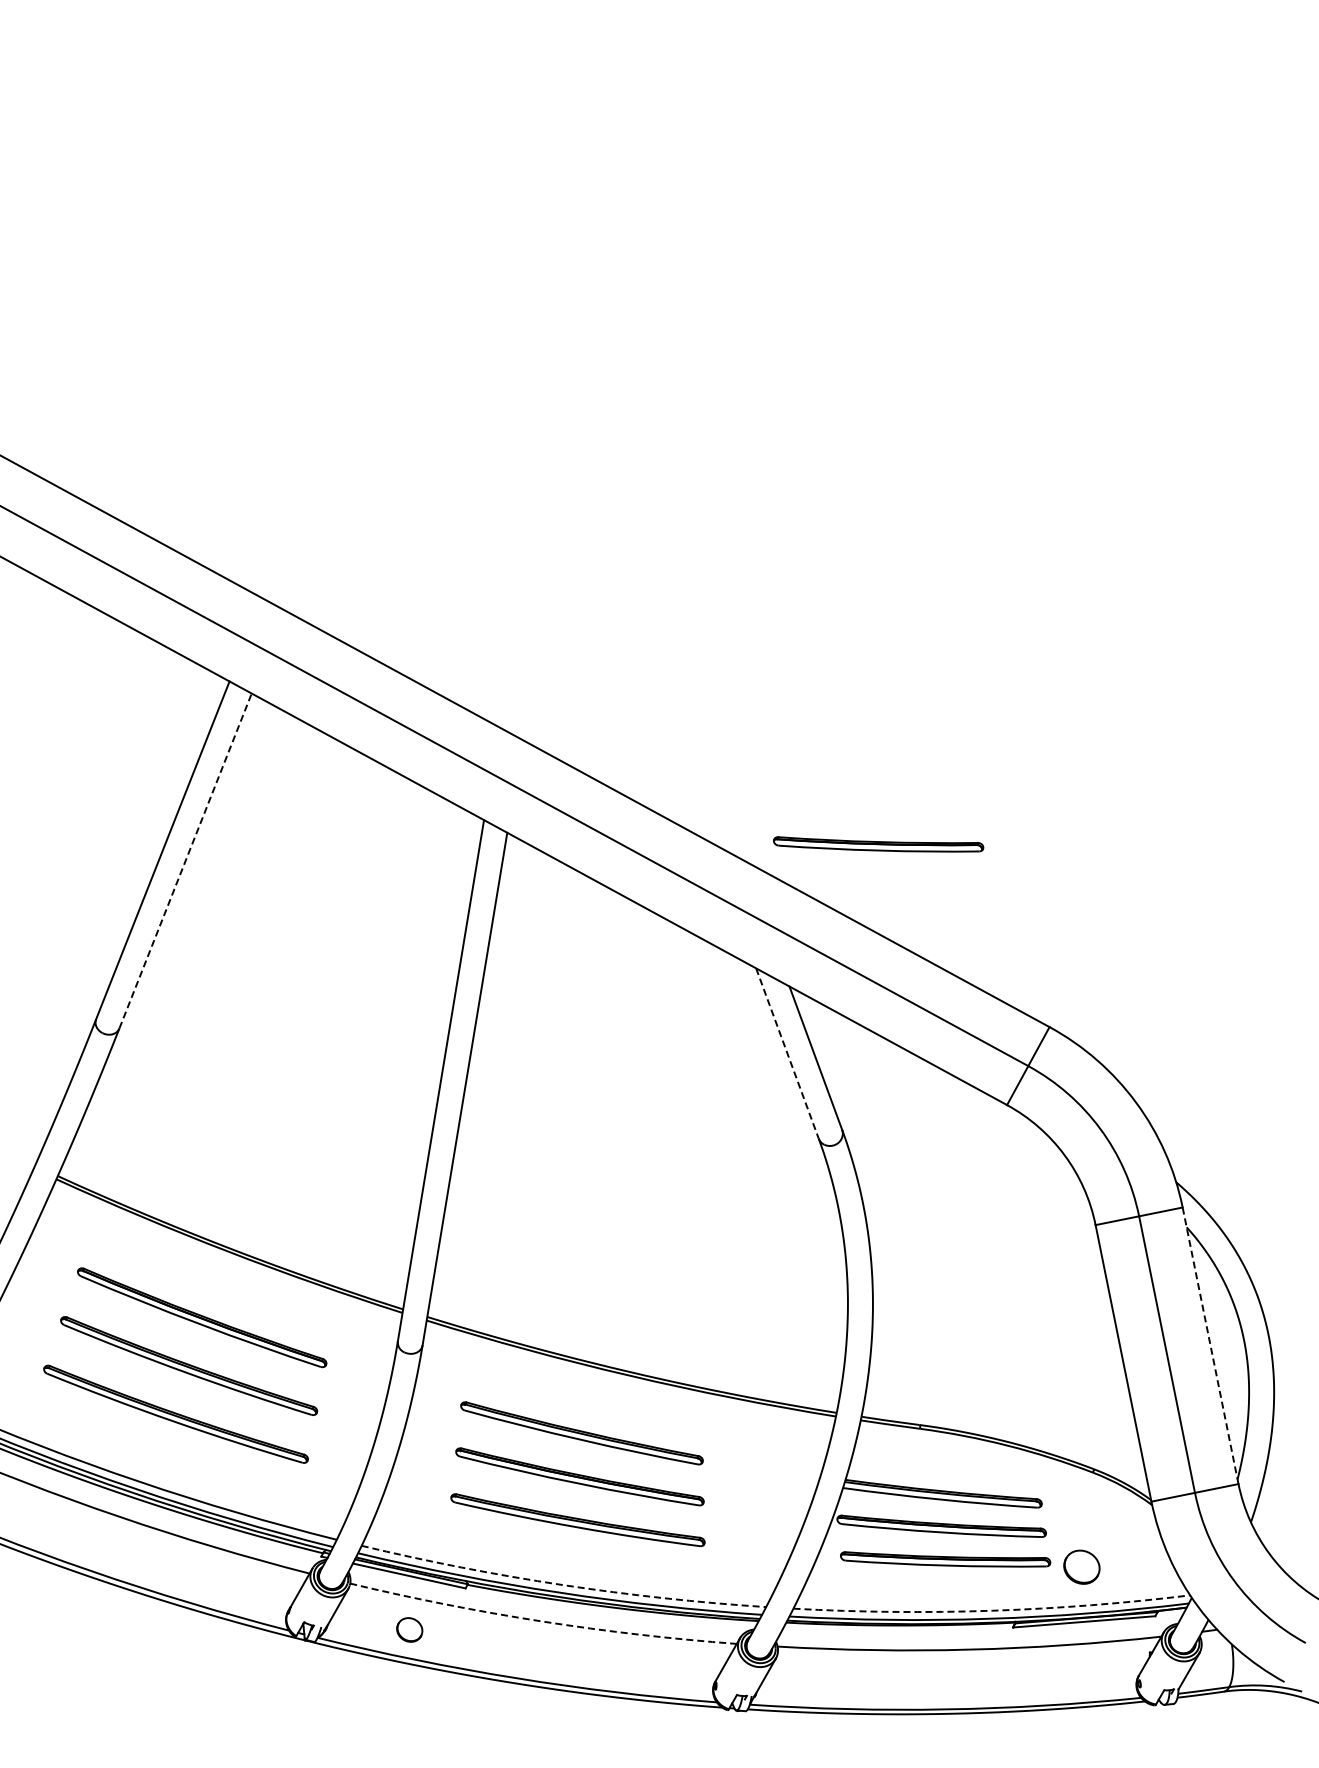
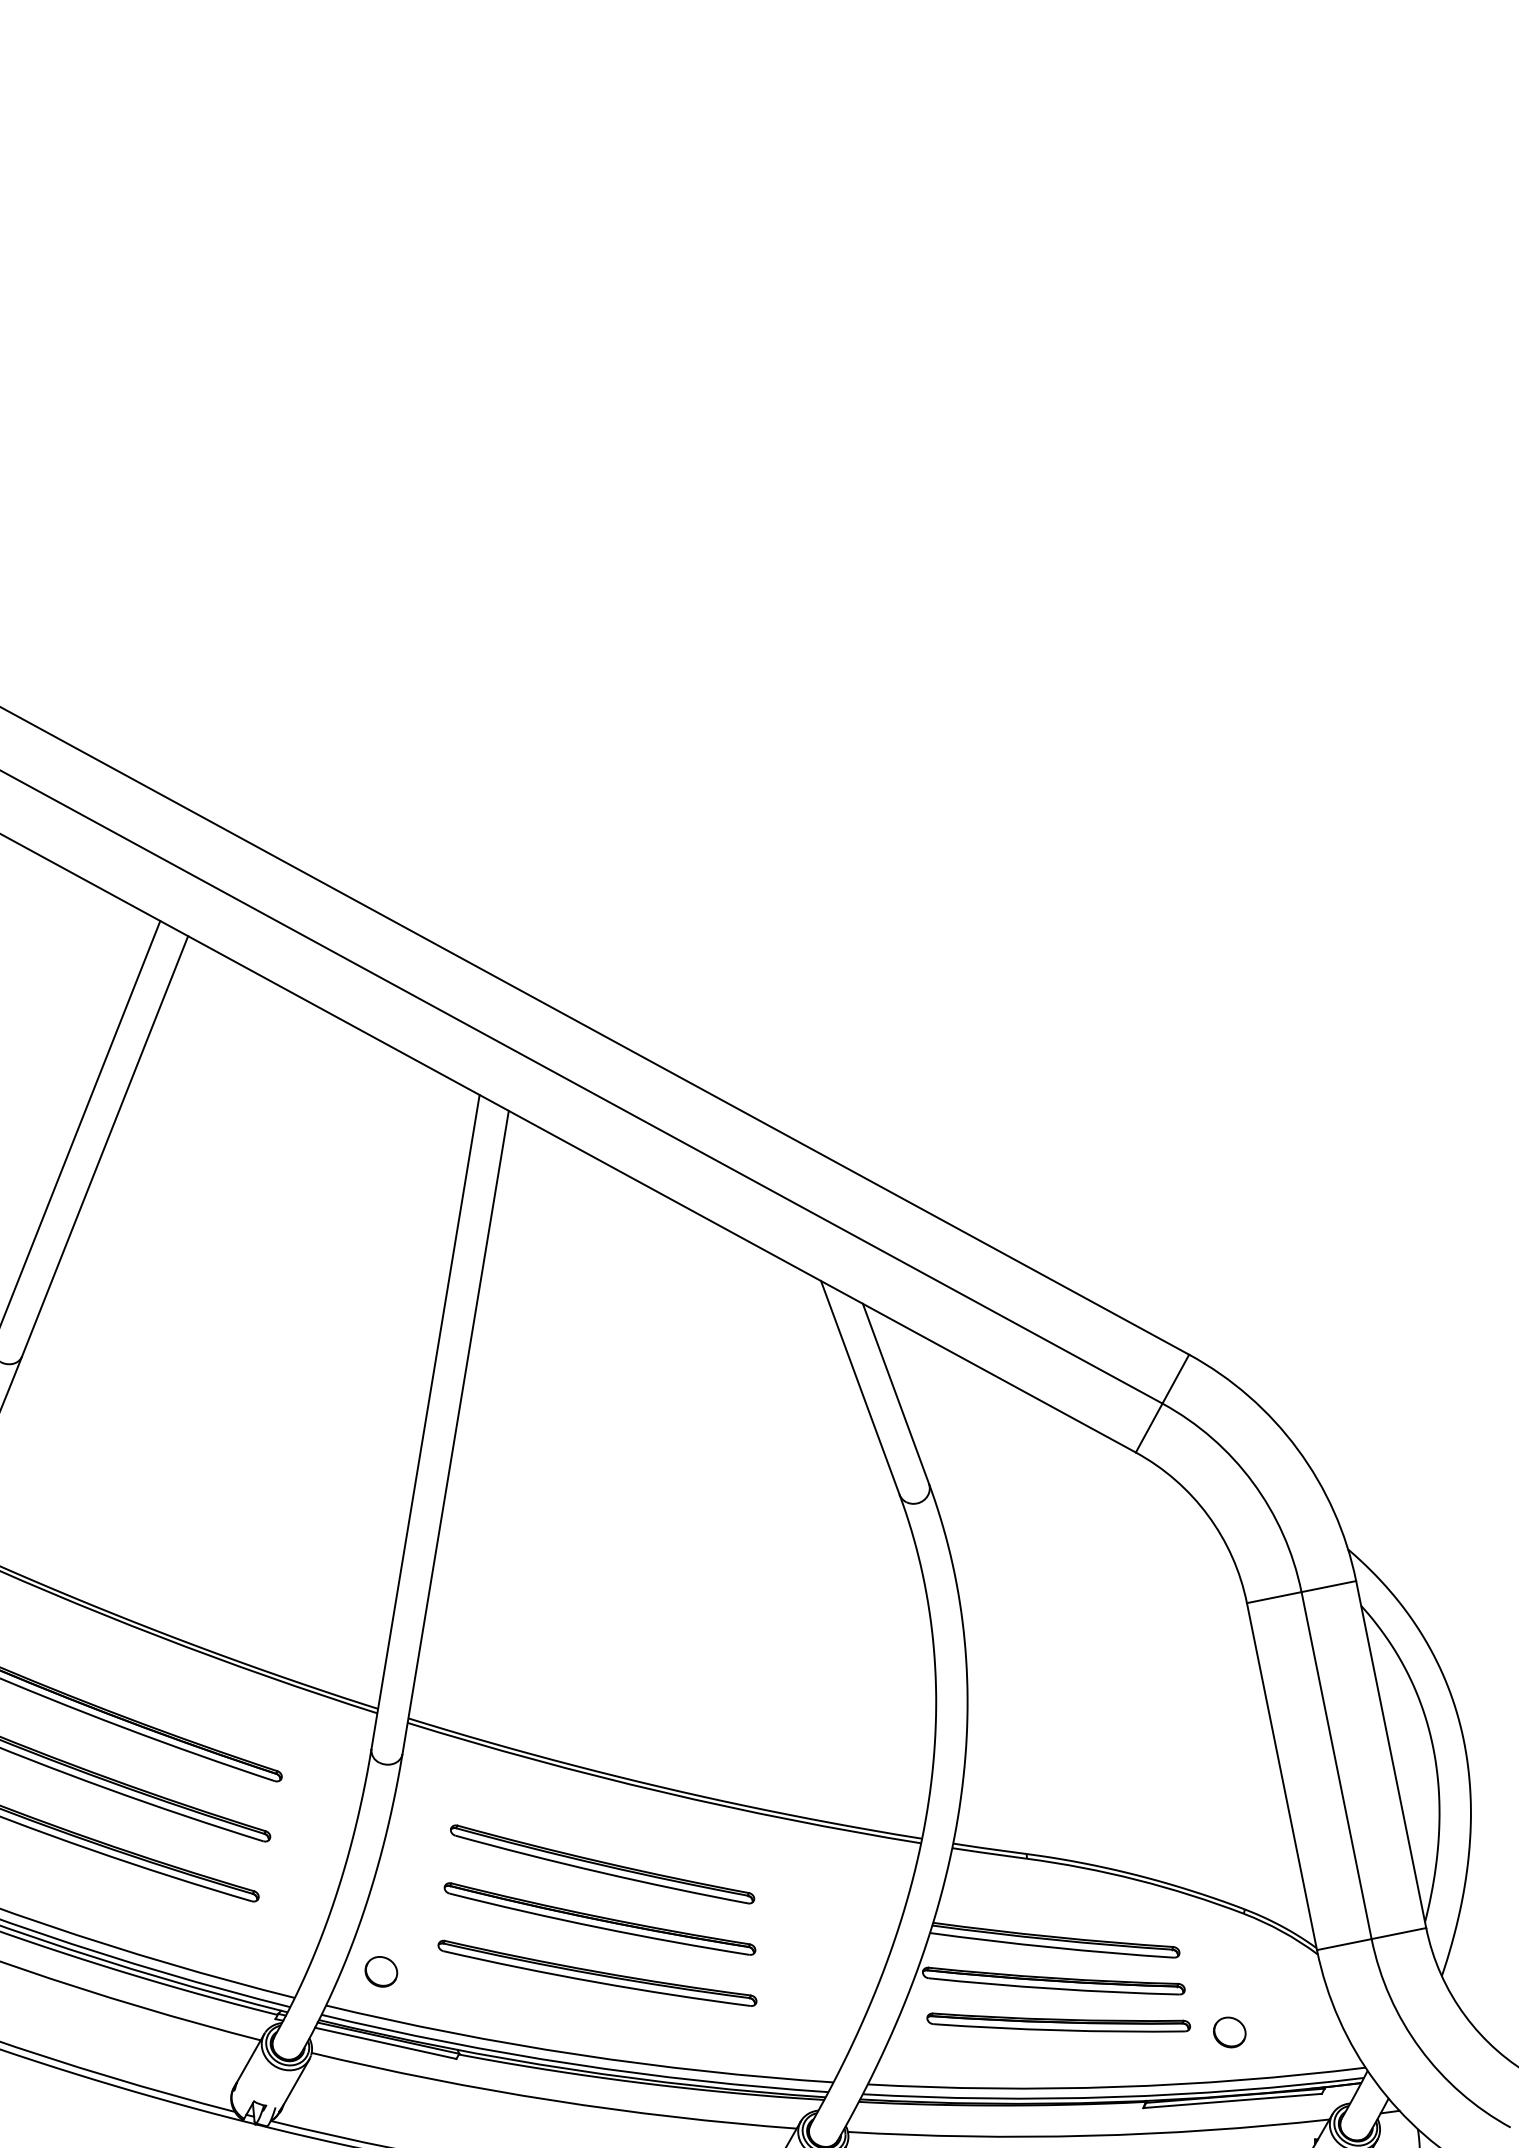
part: (878, 844) -> (974, 1125), removed
line: (185, 860) -> (105, 1145), dashed -> solid
line: (787, 1053) -> (860, 1387), dashed -> solid
line: (1210, 1345) -> (1391, 1754), dashed -> solid
part: (1081, 1567) -> (1229, 2032), size x0.71
arc: (562, 1585) -> (578, 2055), dashed -> solid
arc: (992, 1610) -> (1117, 2086), dashed -> solid
arc: (542, 1621) -> (552, 2100), dashed -> solid
part: (409, 1629) -> (381, 1971), moved

